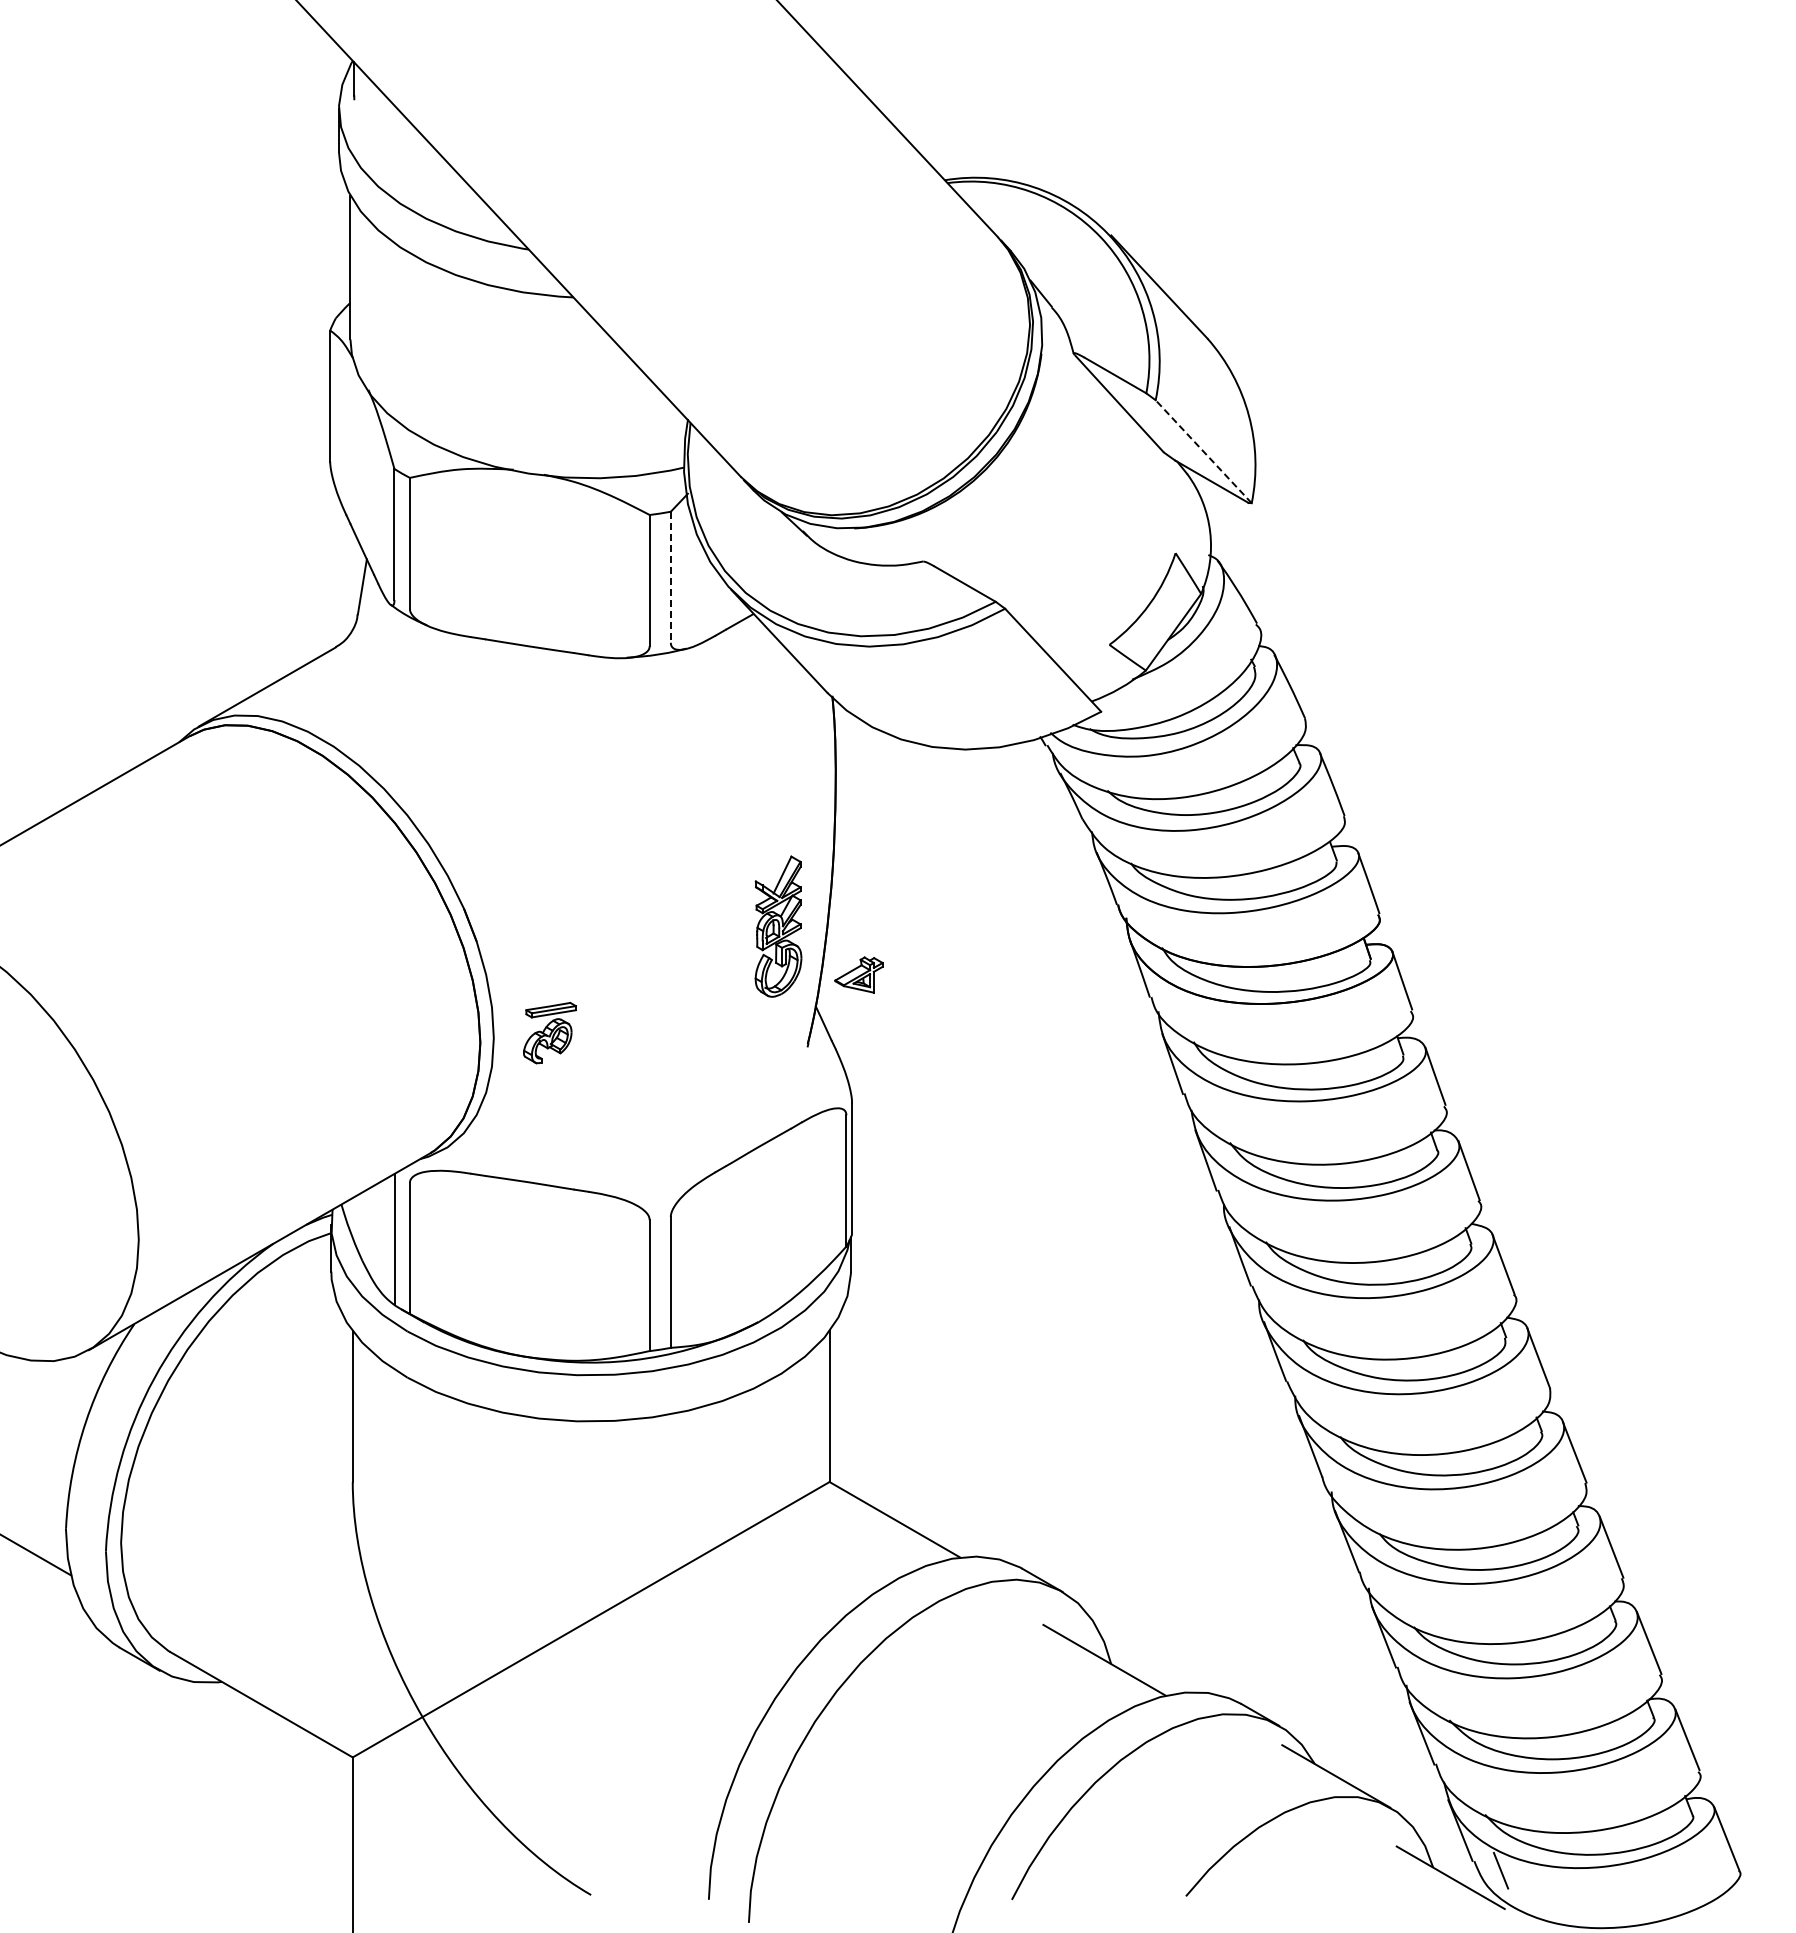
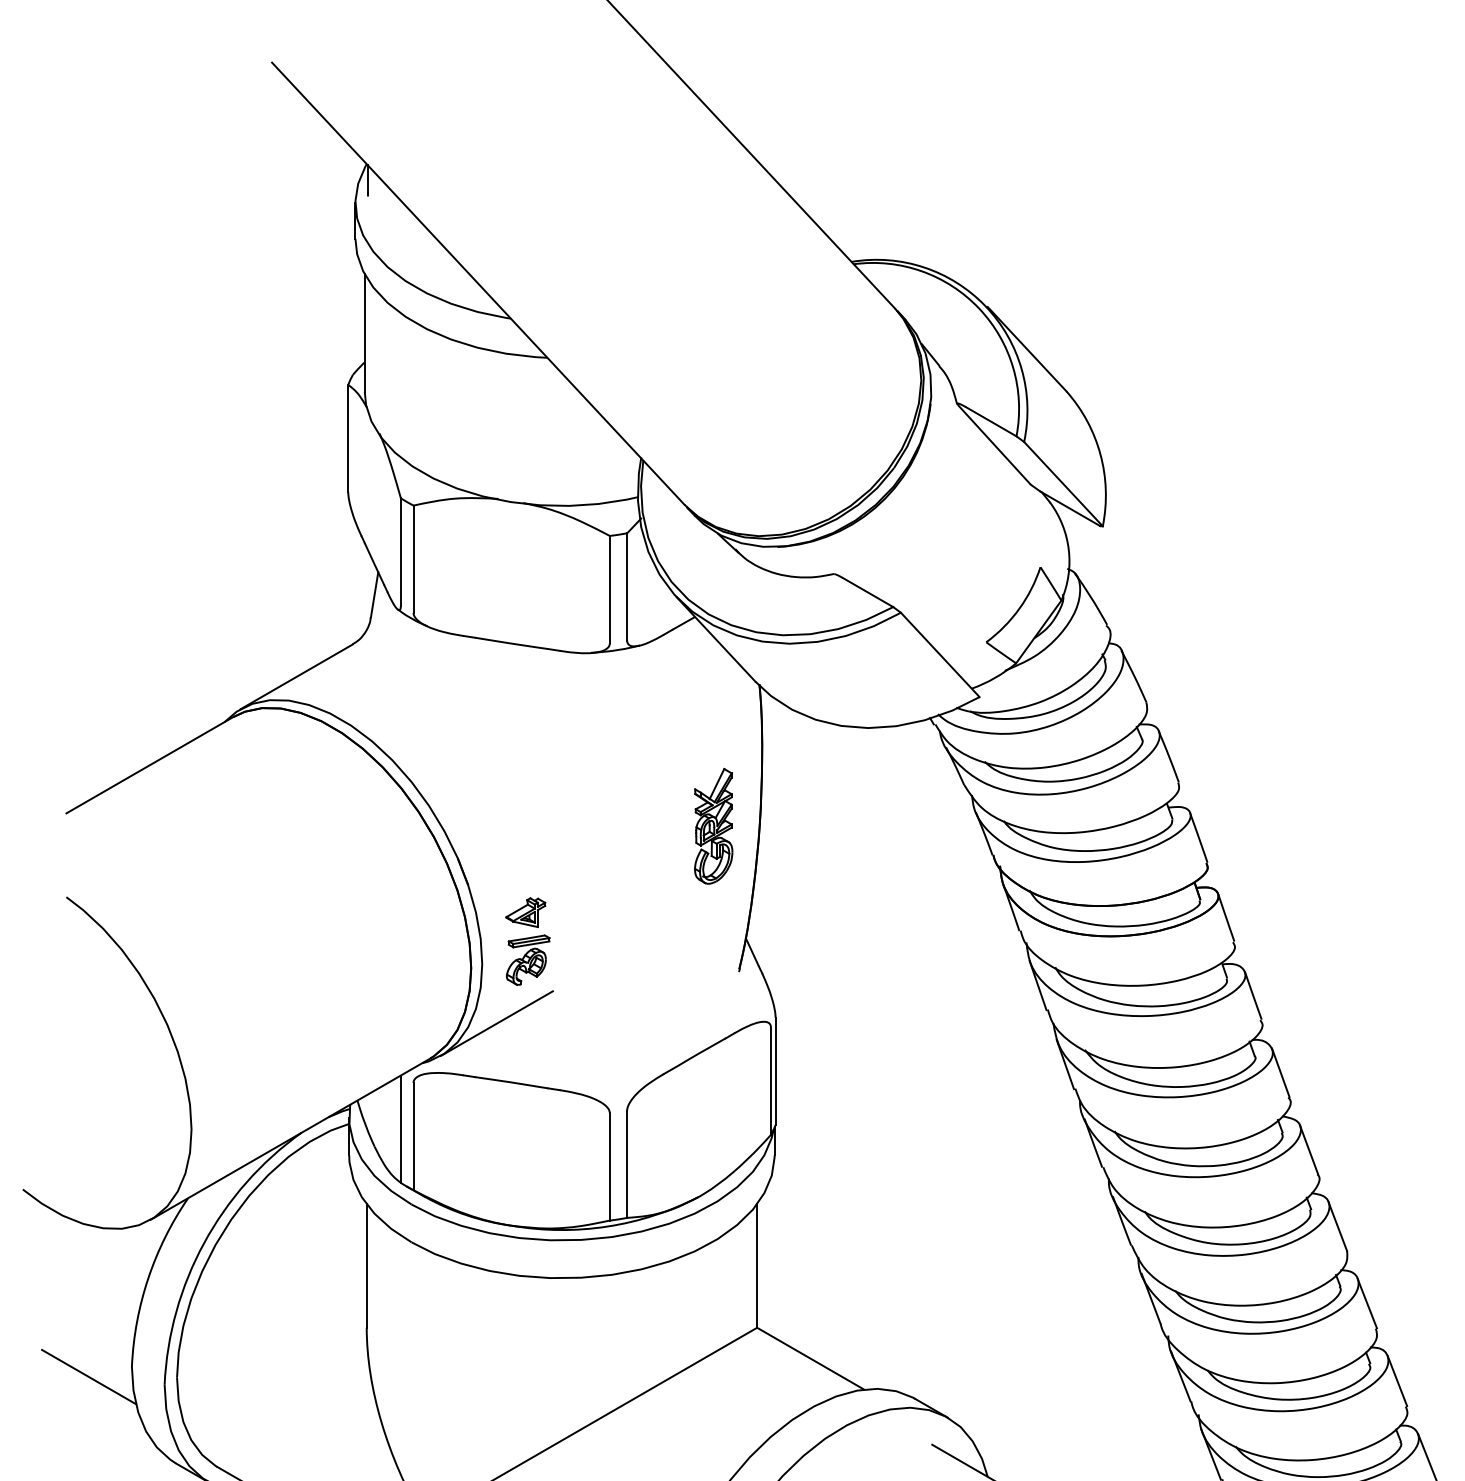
line: (1203, 451) -> (1063, 483), dashed -> solid
line: (670, 577) -> (626, 587), dashed -> solid
part: (778, 926) -> (713, 826), moved
part: (858, 974) -> (525, 912), moved
line: (511, 1110) -> (496, 1023), added

